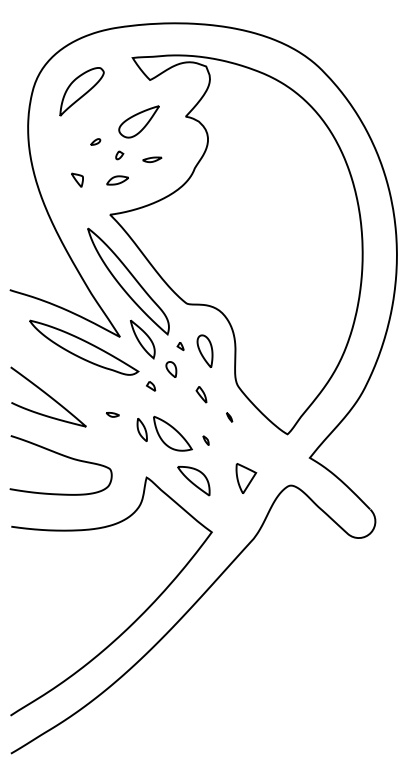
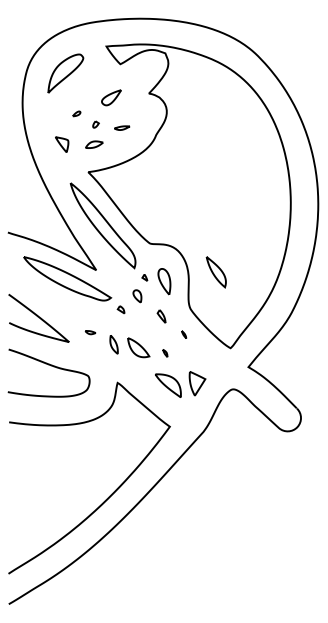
part: (138, 121) -> (111, 97), size x0.6
part: (77, 179) -> (62, 143), size x1.4
part: (142, 339) -> (216, 272), moved
part: (172, 433) -> (138, 347), size x0.7
part: (193, 481) -> (168, 386), moved

